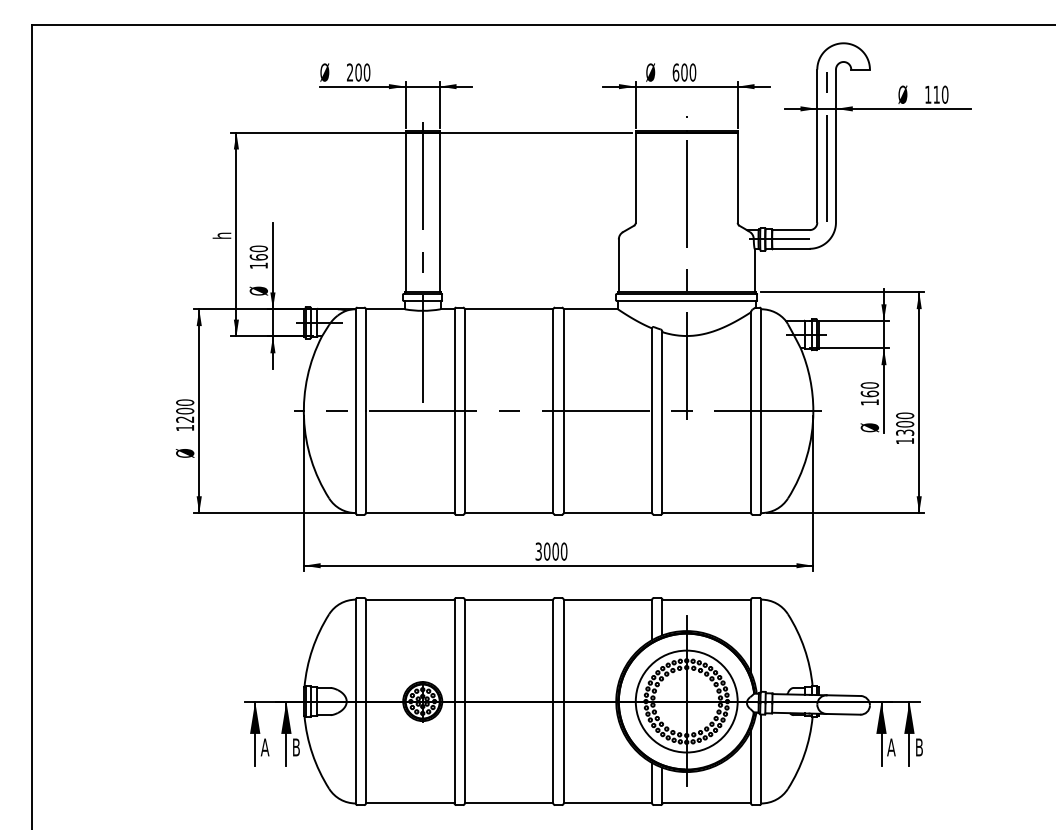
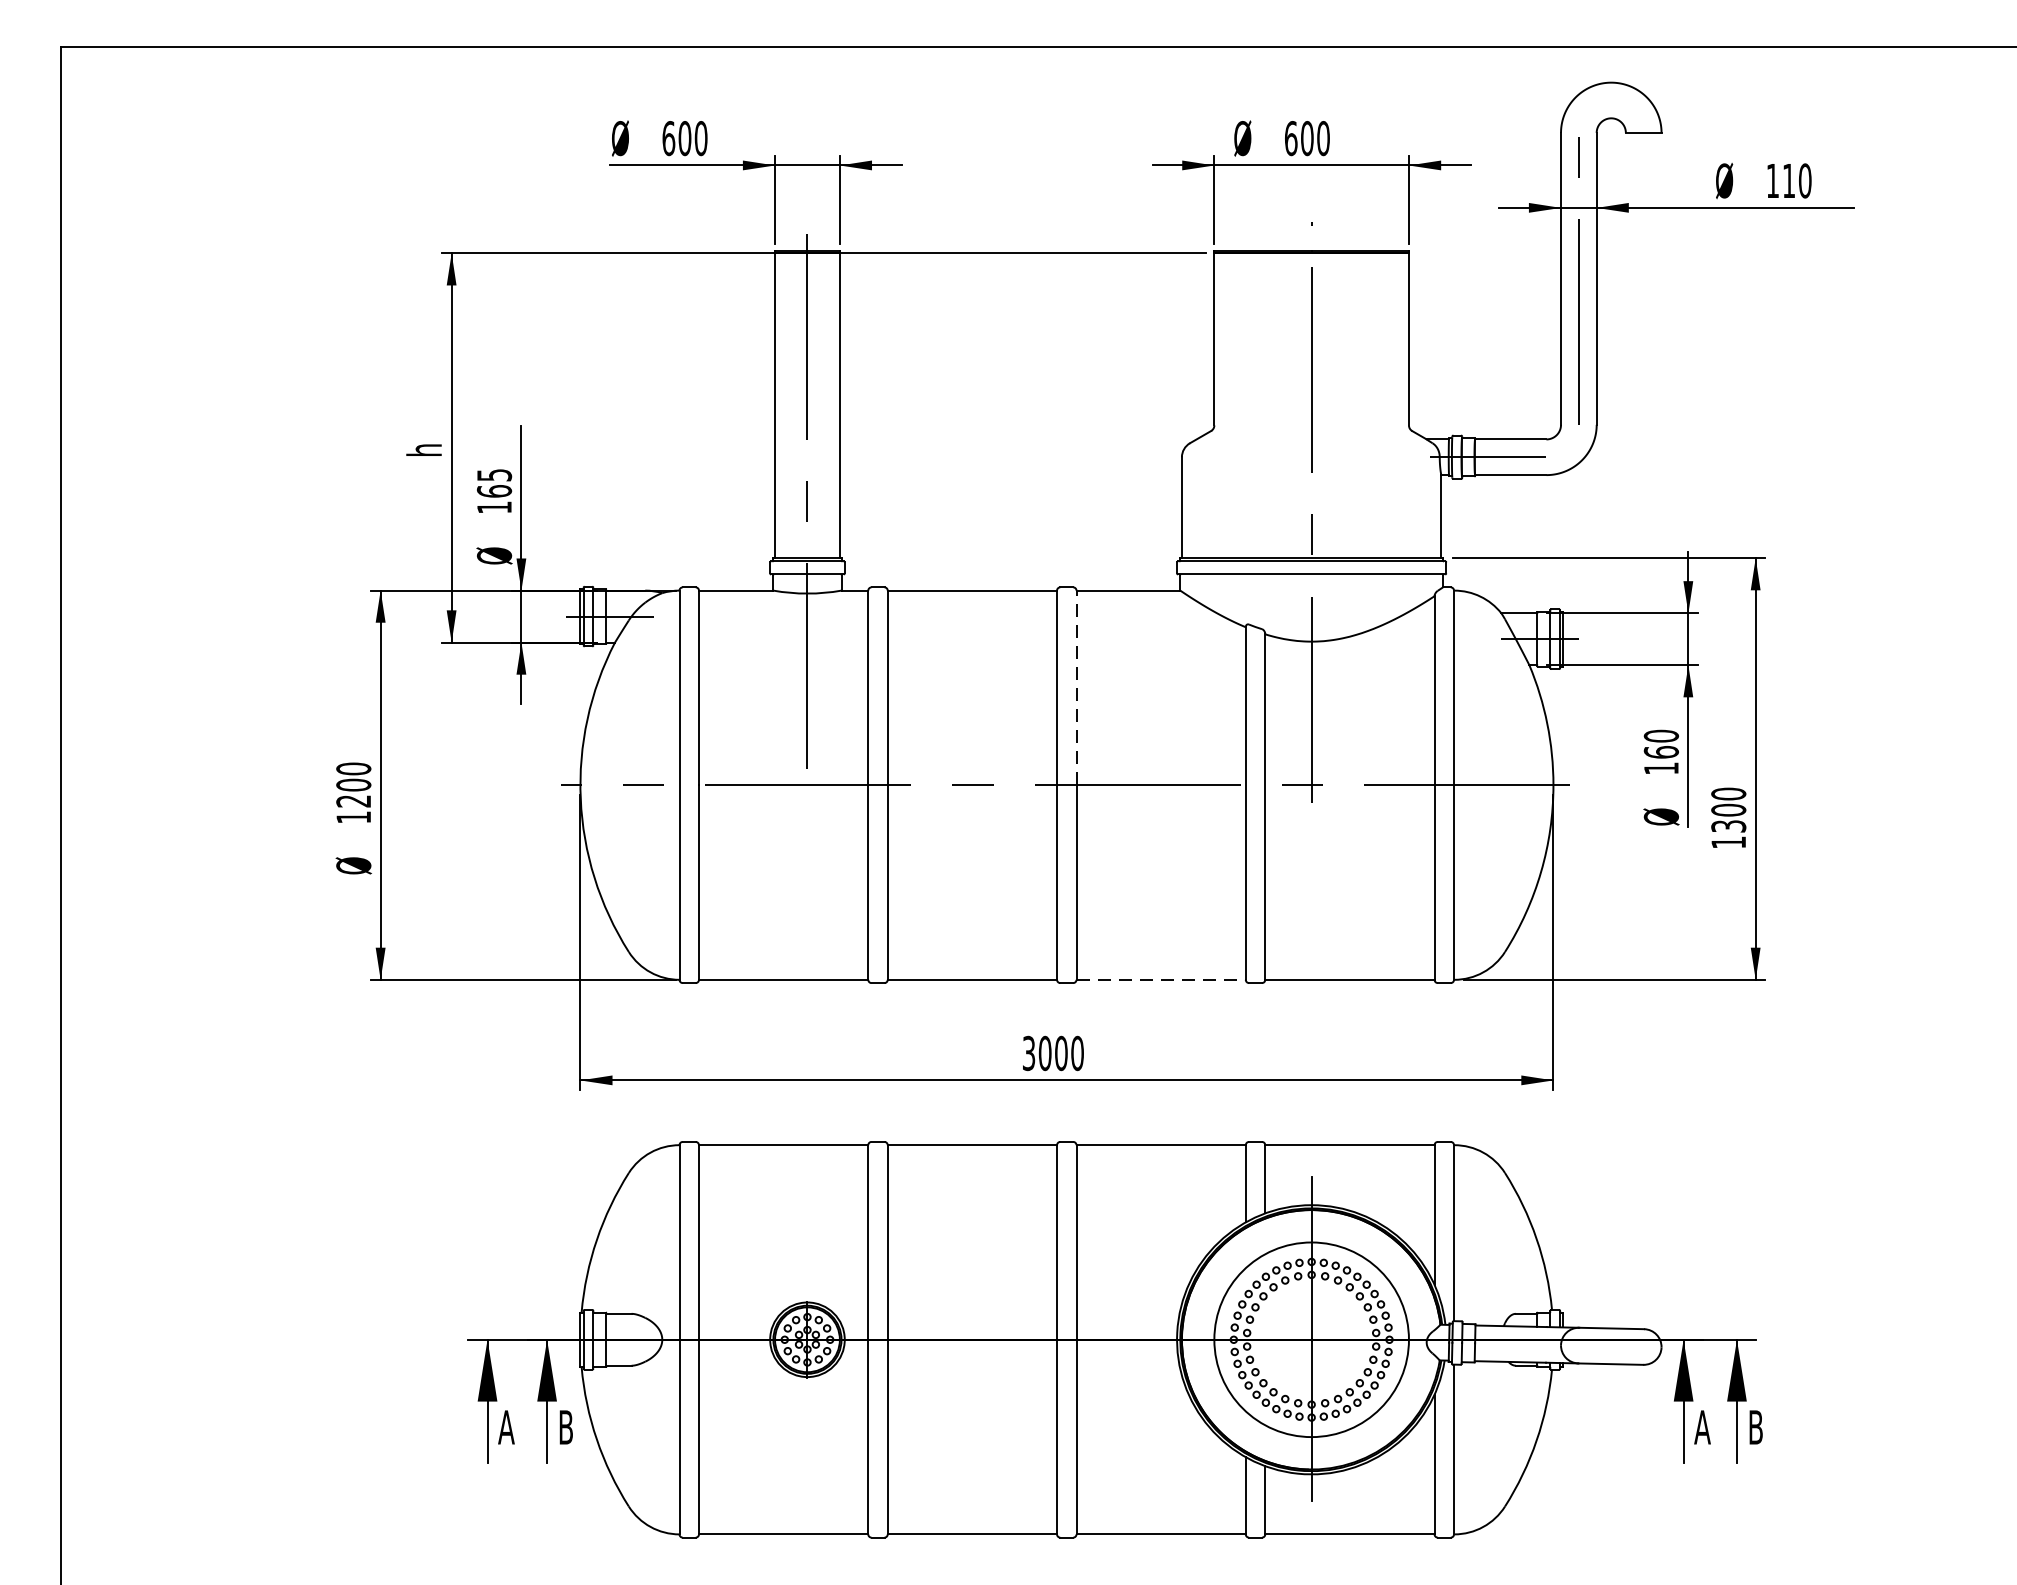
text: (349, 72) -> (667, 138), 200 -> 600
text: (258, 248) -> (493, 474), 160 -> 165
line: (563, 360) -> (1076, 688), solid -> dashed
line: (608, 513) -> (1162, 980), solid -> dashed

